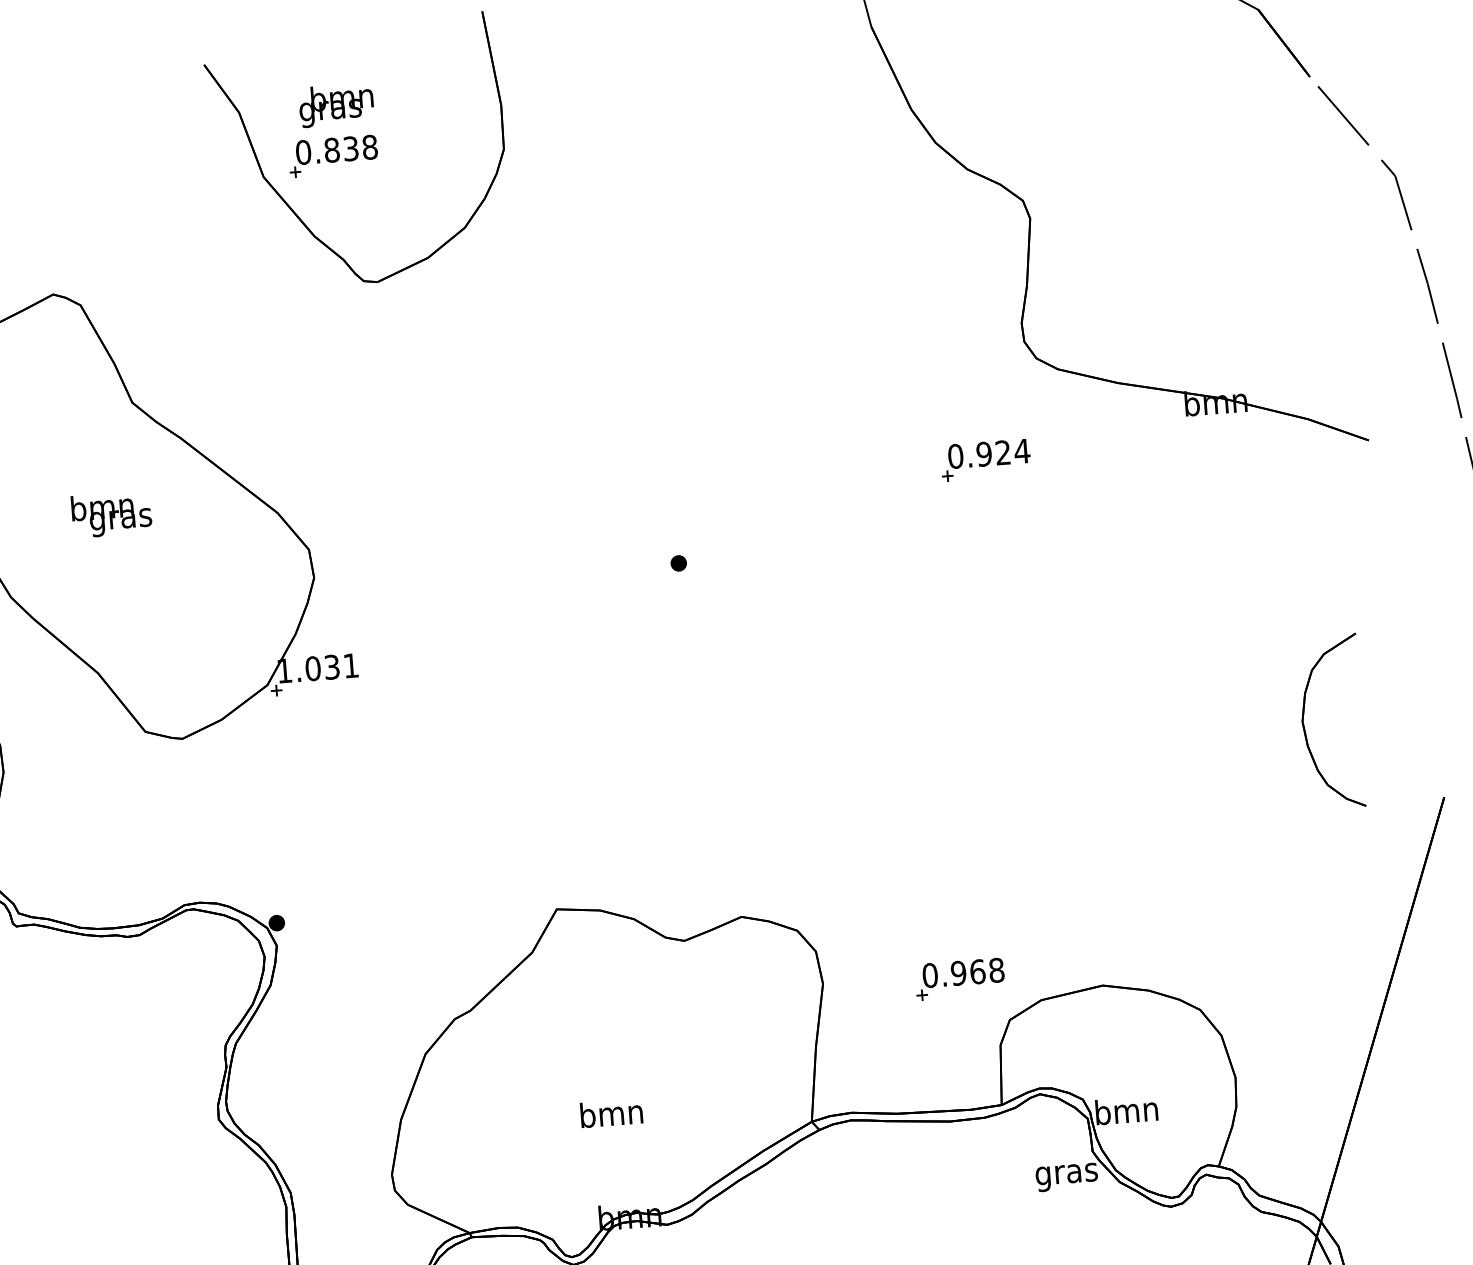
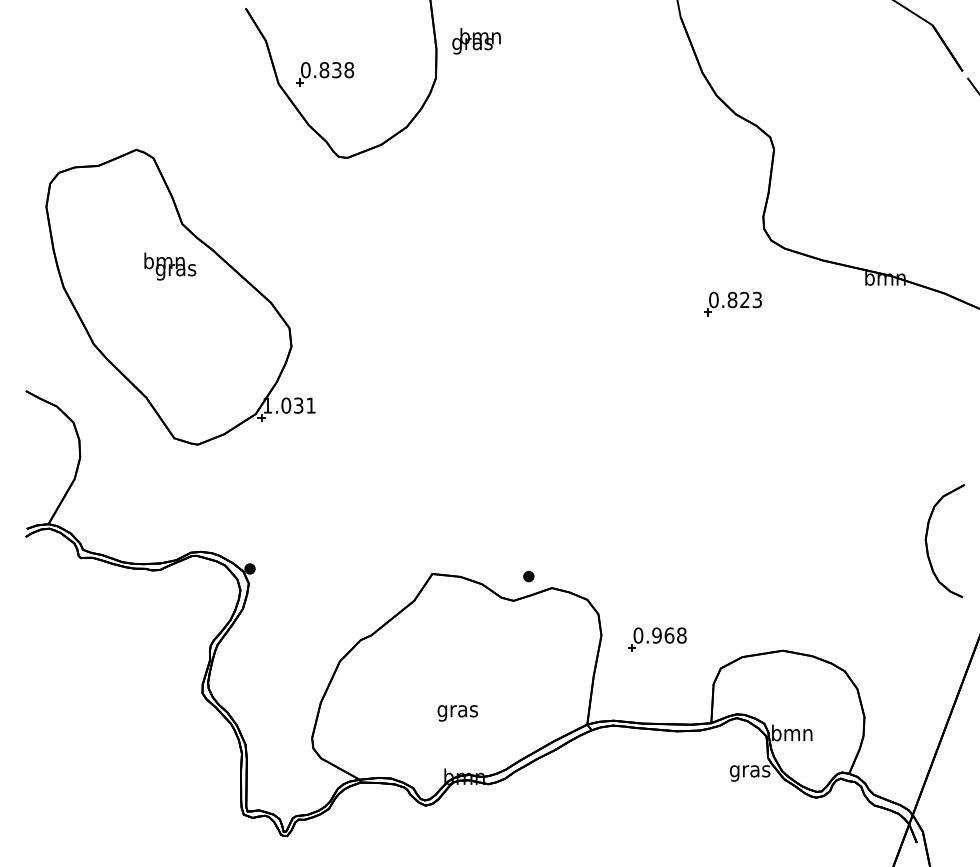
text: (336, 104) -> (476, 40), moved
text: (1002, 452) -> (744, 299), 0.924 -> 0.823
text: (112, 514) -> (170, 266), moved
part: (678, 563) -> (528, 576), moved
part: (1305, 726) -> (927, 542), moved
part: (959, 979) -> (657, 639), moved
text: (611, 1115) -> (457, 710), bmn -> gras

